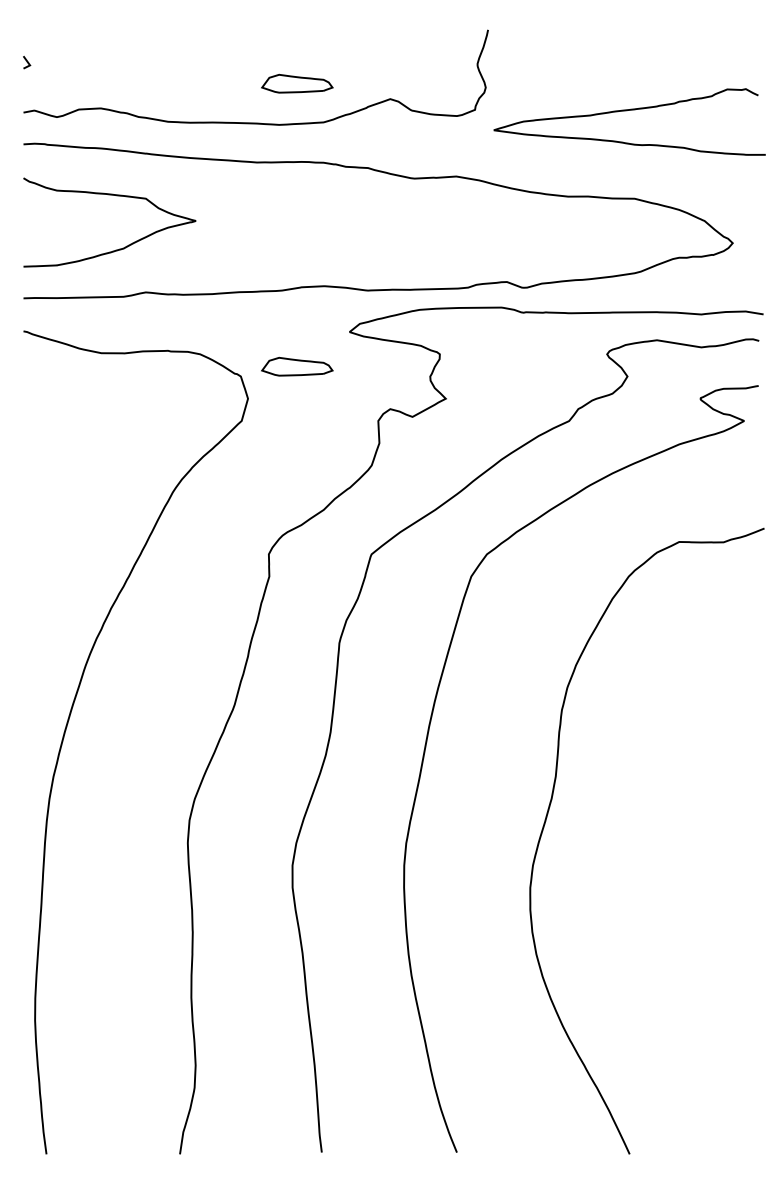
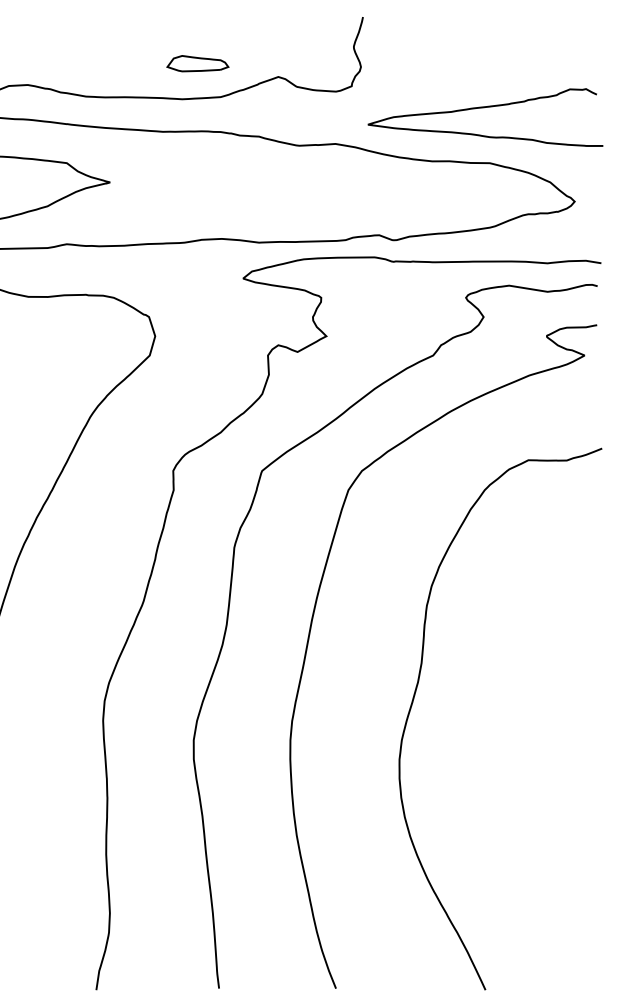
curve: (626, 111) -> (482, 108), moved
part: (297, 366) -> (198, 308), removed

